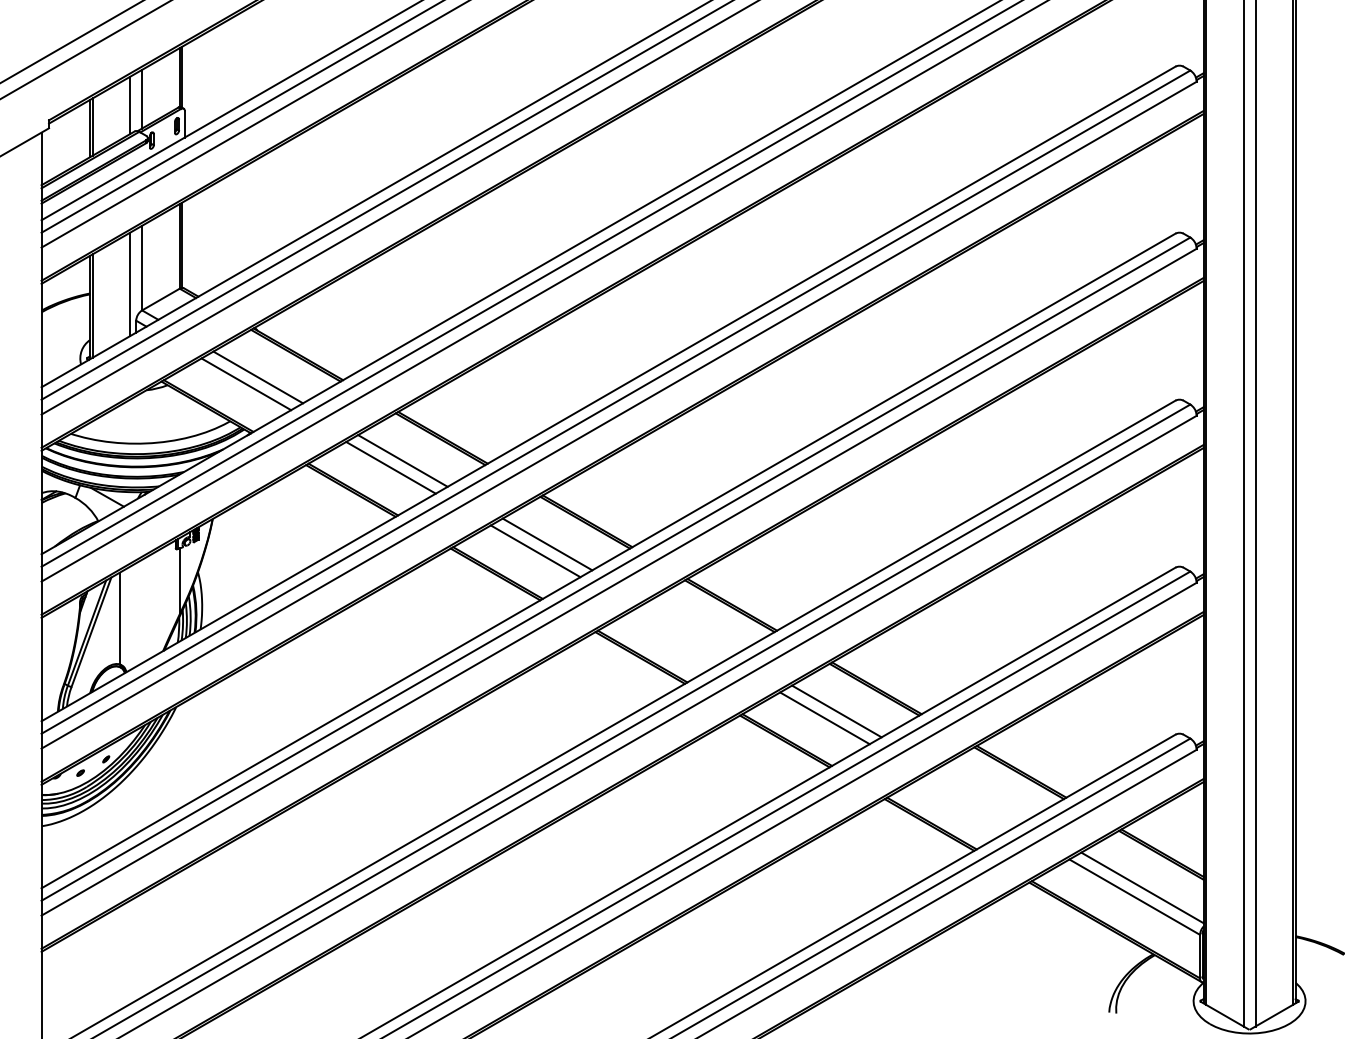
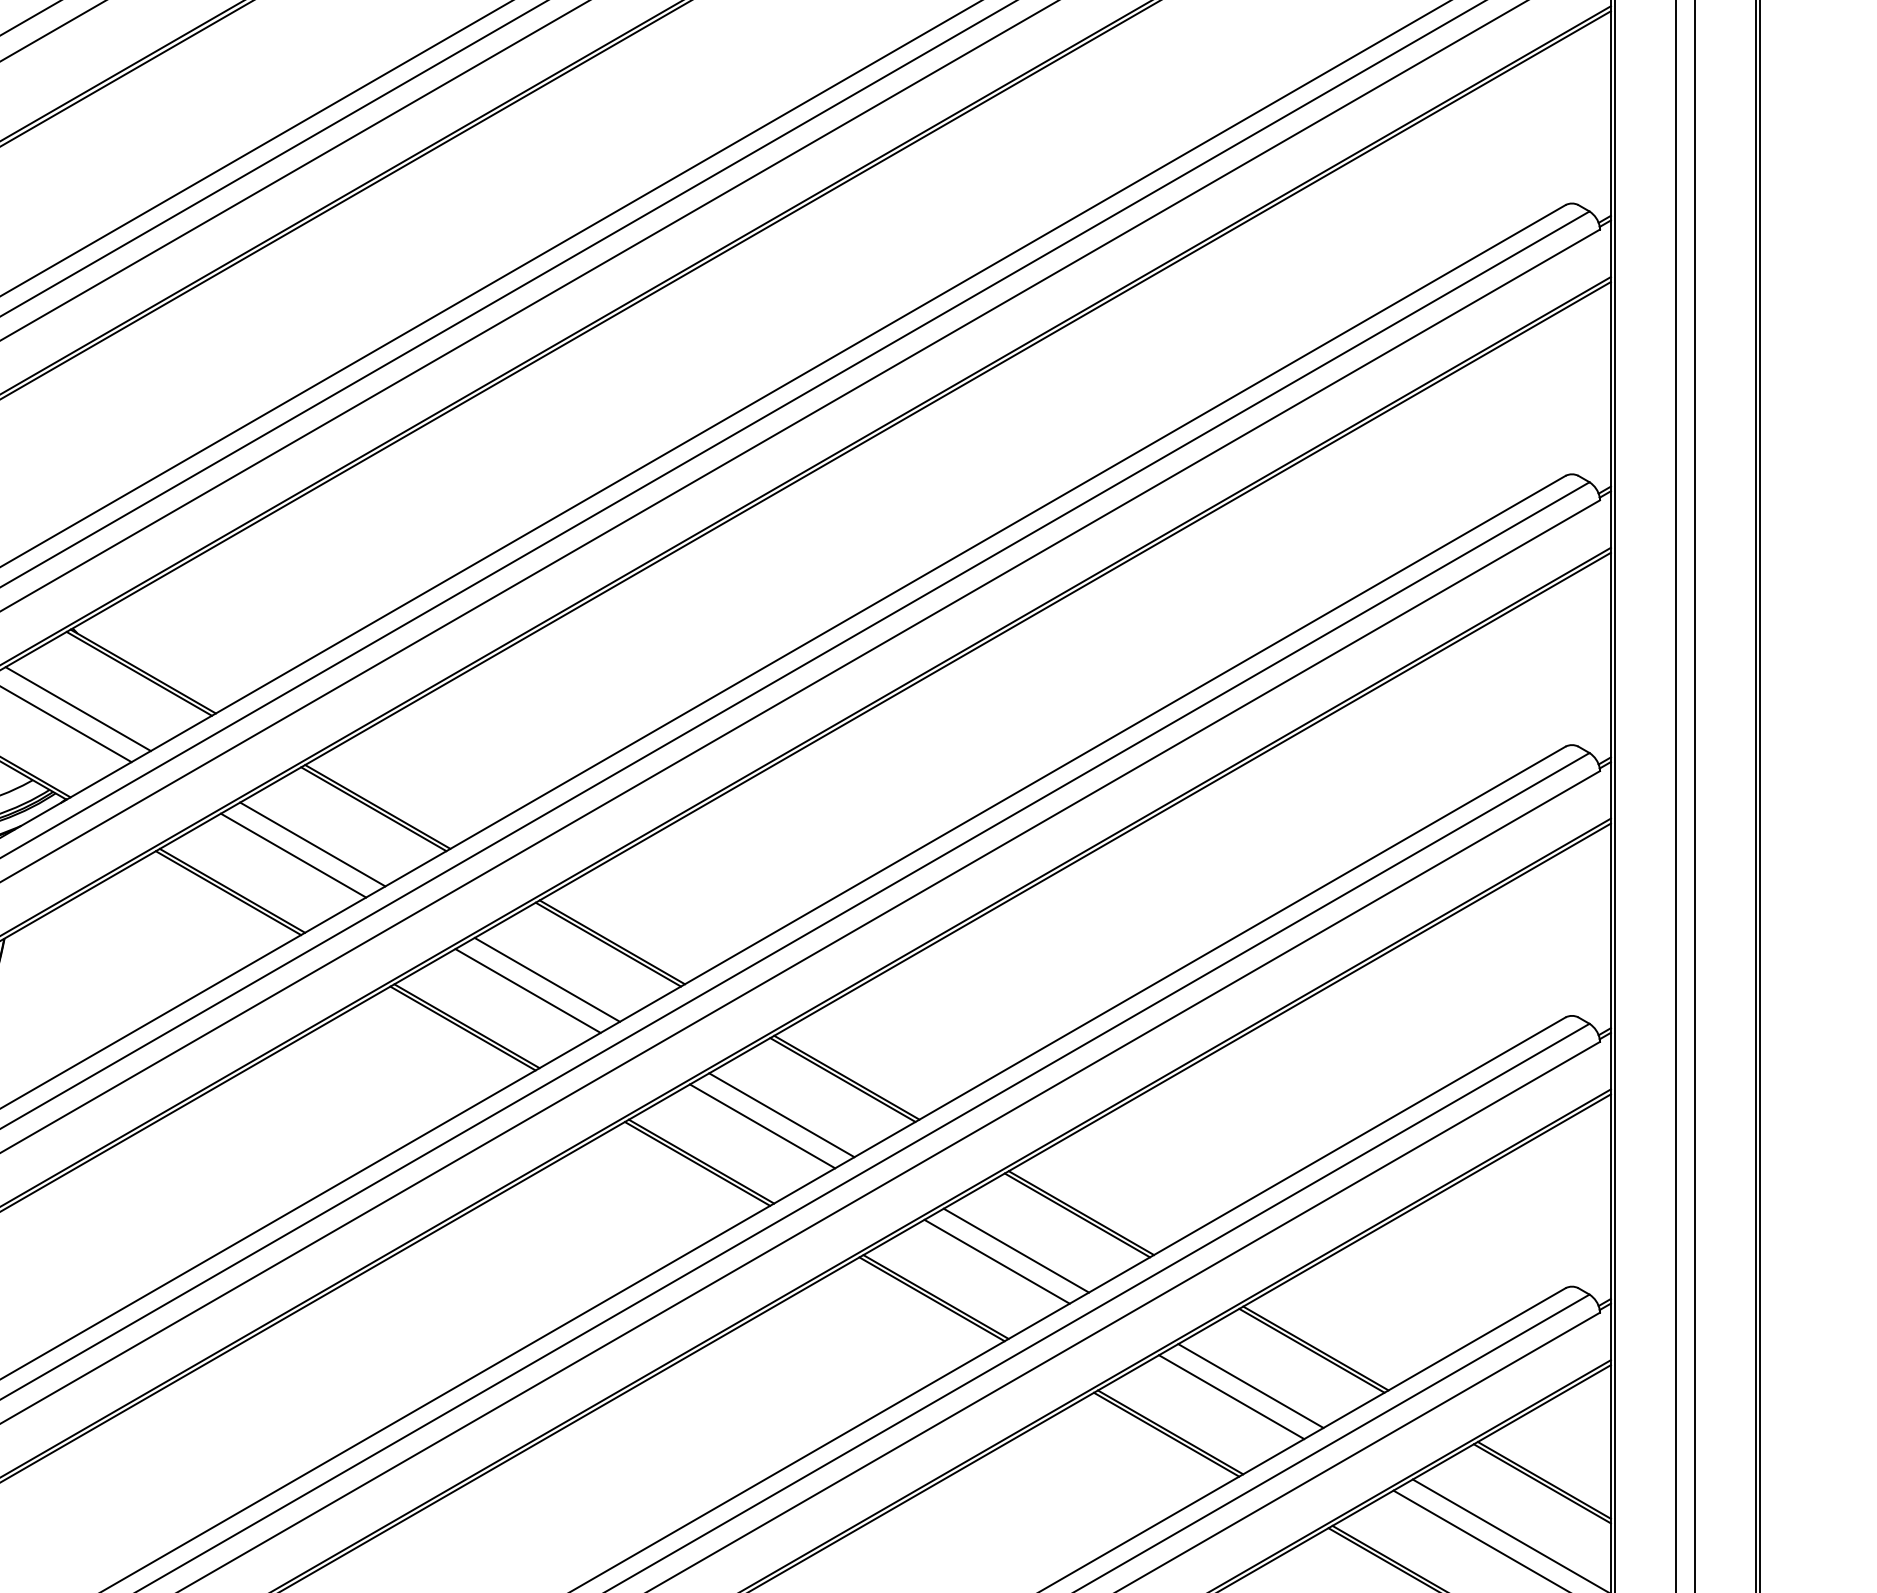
line: (691, 627) -> (780, 1114), added
line: (680, 634) -> (762, 1125), added
line: (981, 794) -> (1250, 1385), added
line: (969, 801) -> (1231, 1396), added

